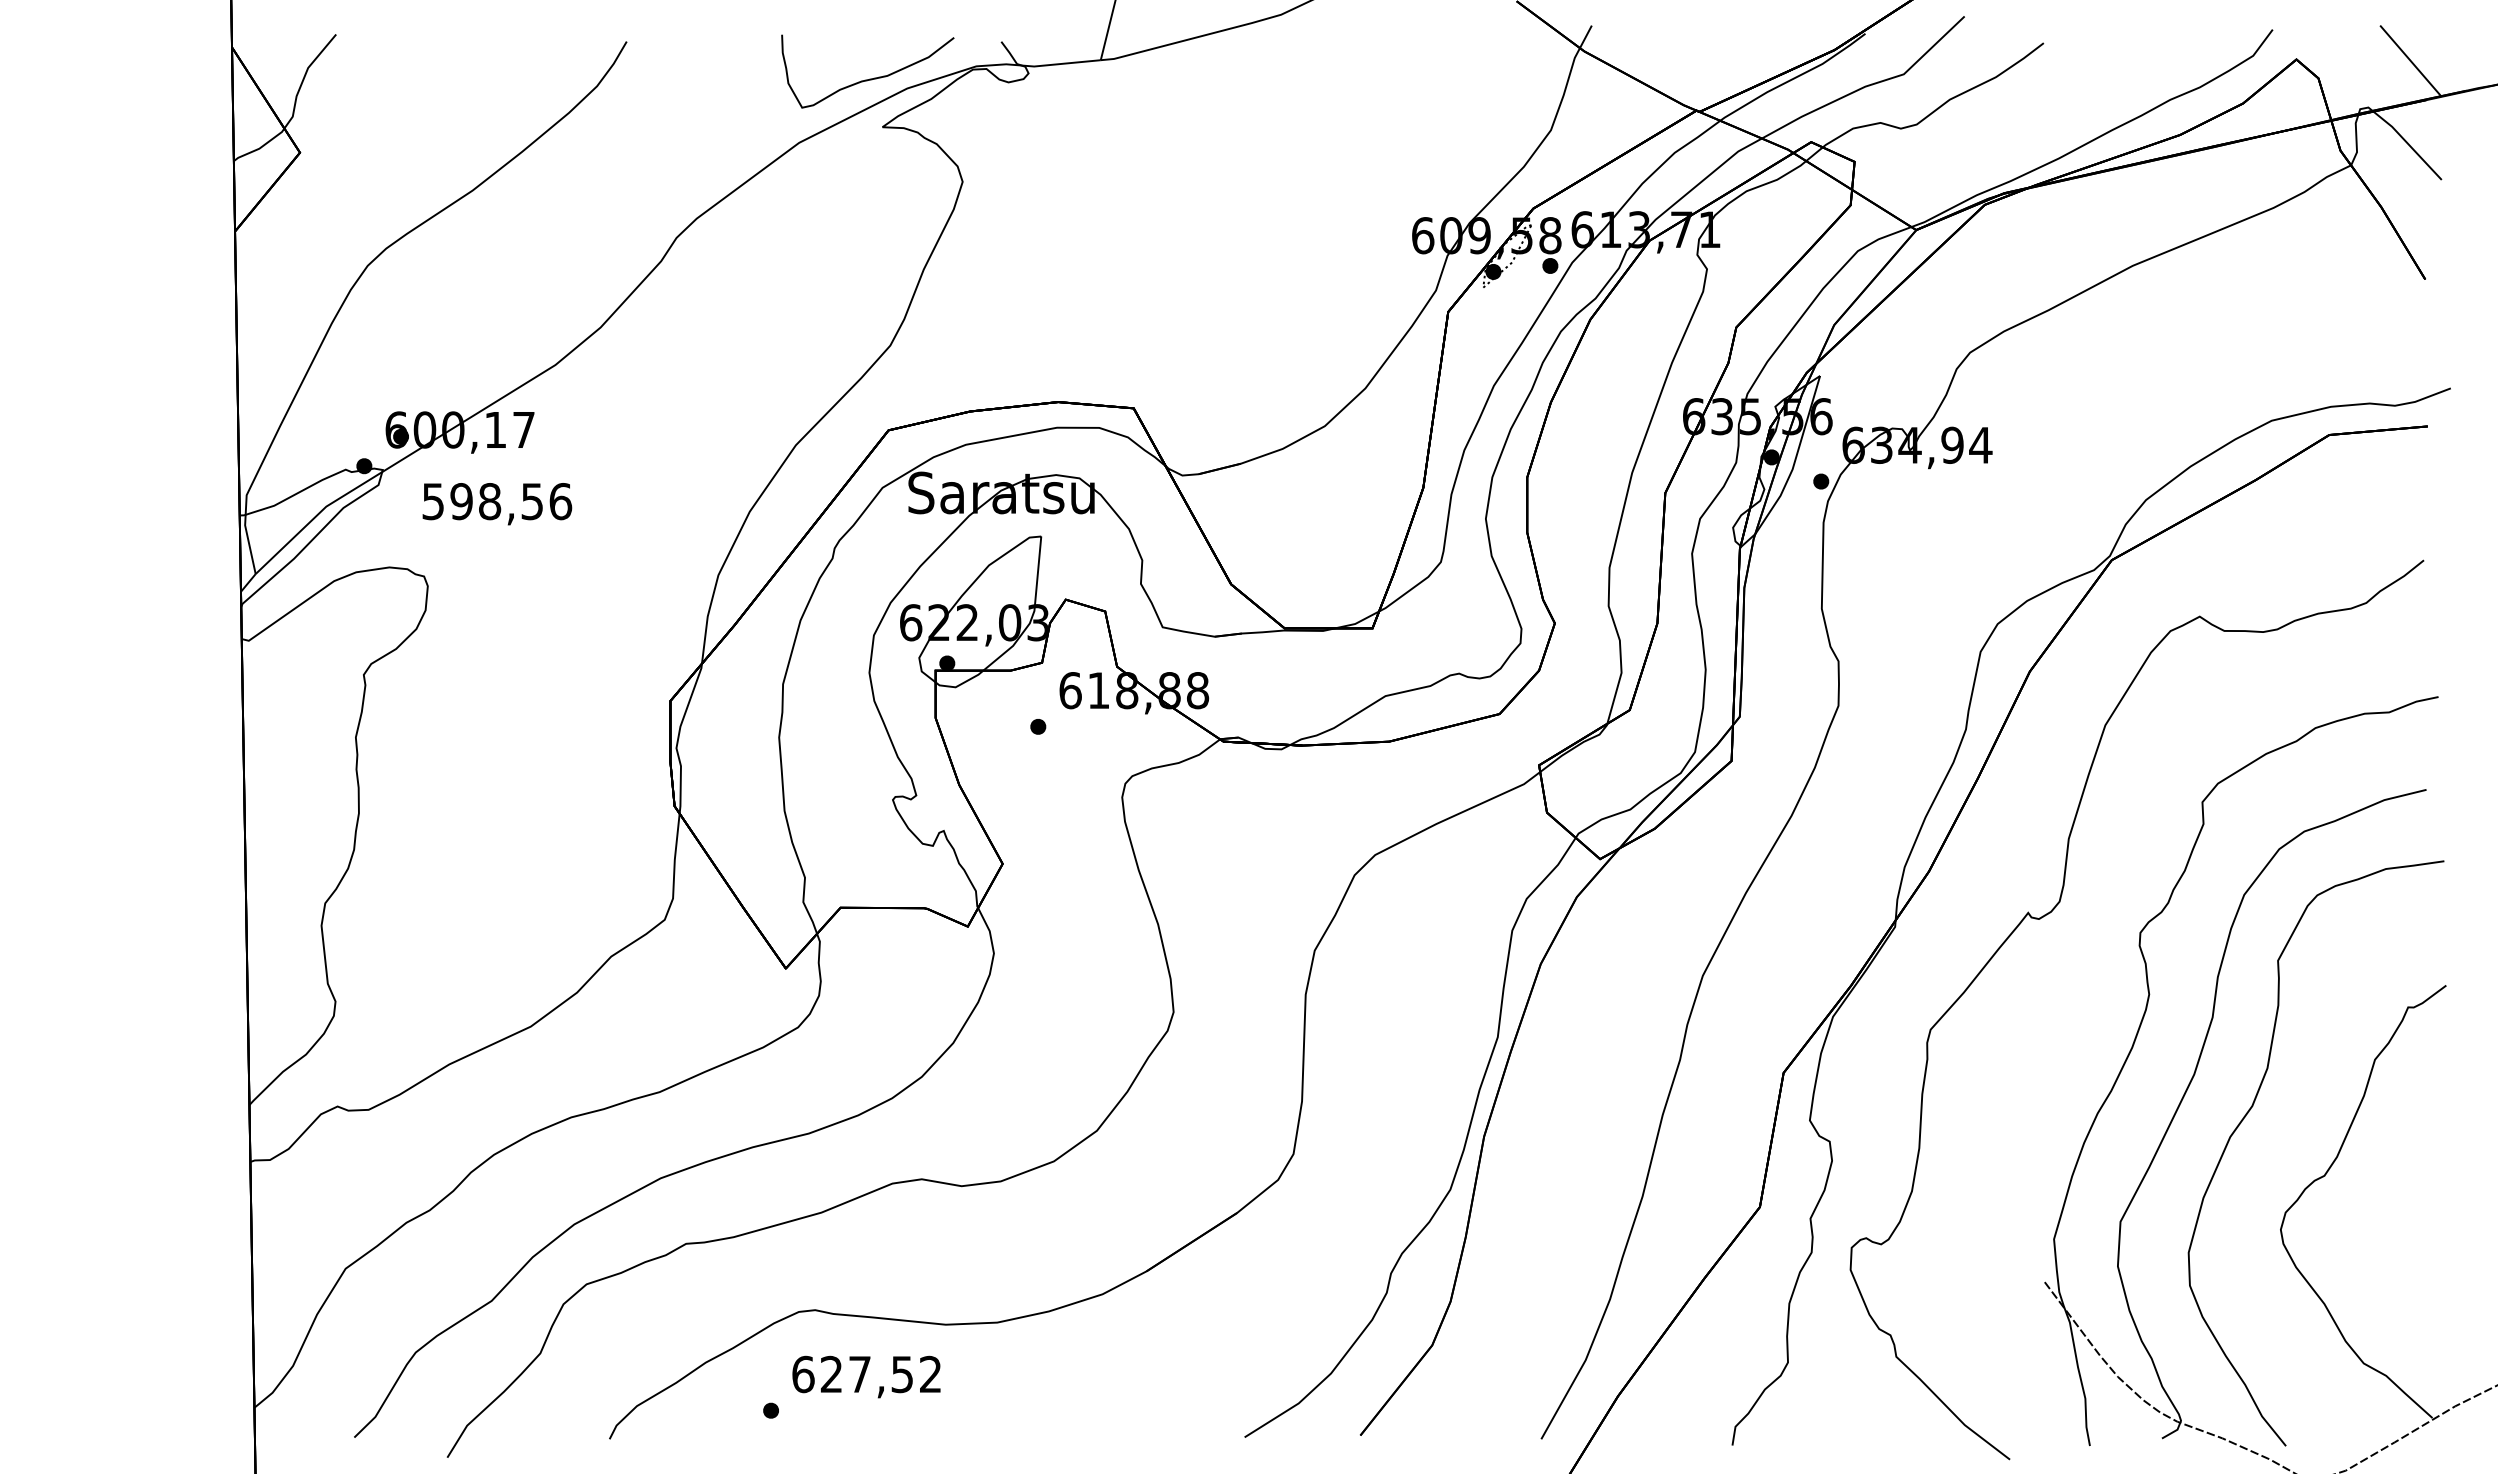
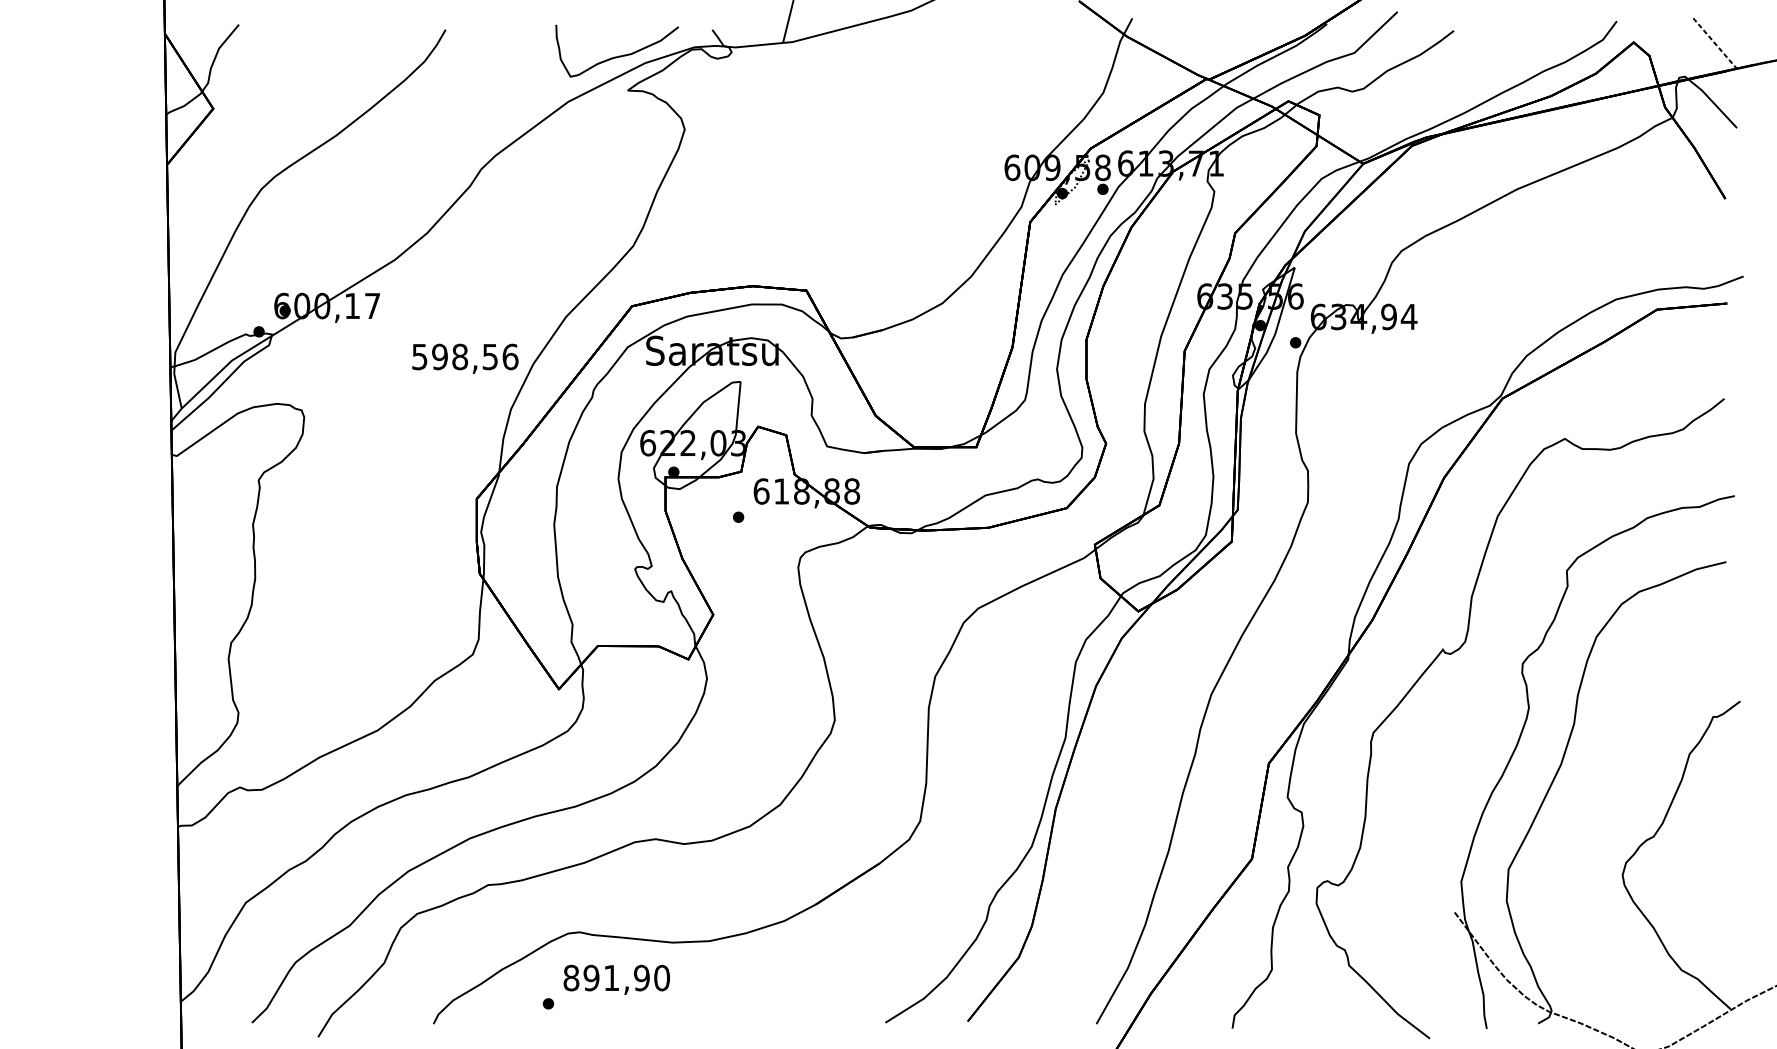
line: (2410, 61) -> (1714, 43), solid -> dashed
text: (497, 504) -> (465, 359), moved
curve: (2251, 1109) -> (1601, 789), removed
text: (866, 1374) -> (616, 978), 627,52 -> 891,90

